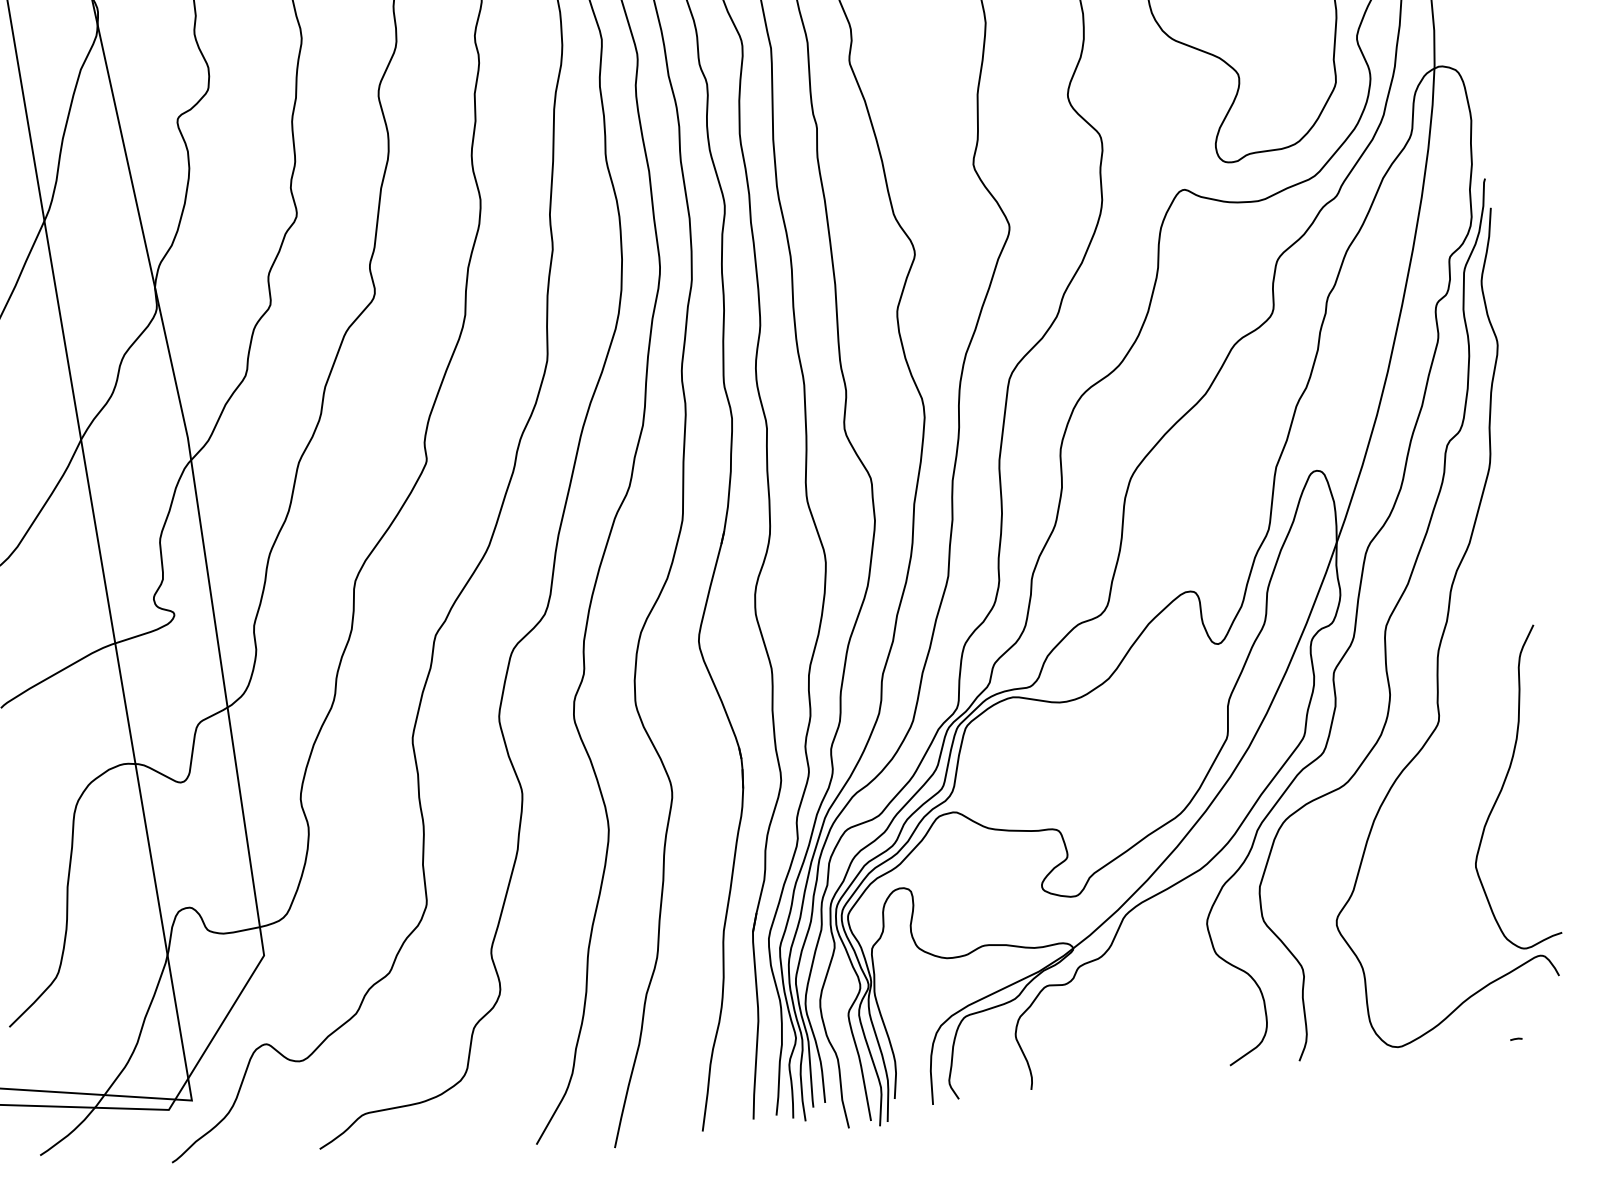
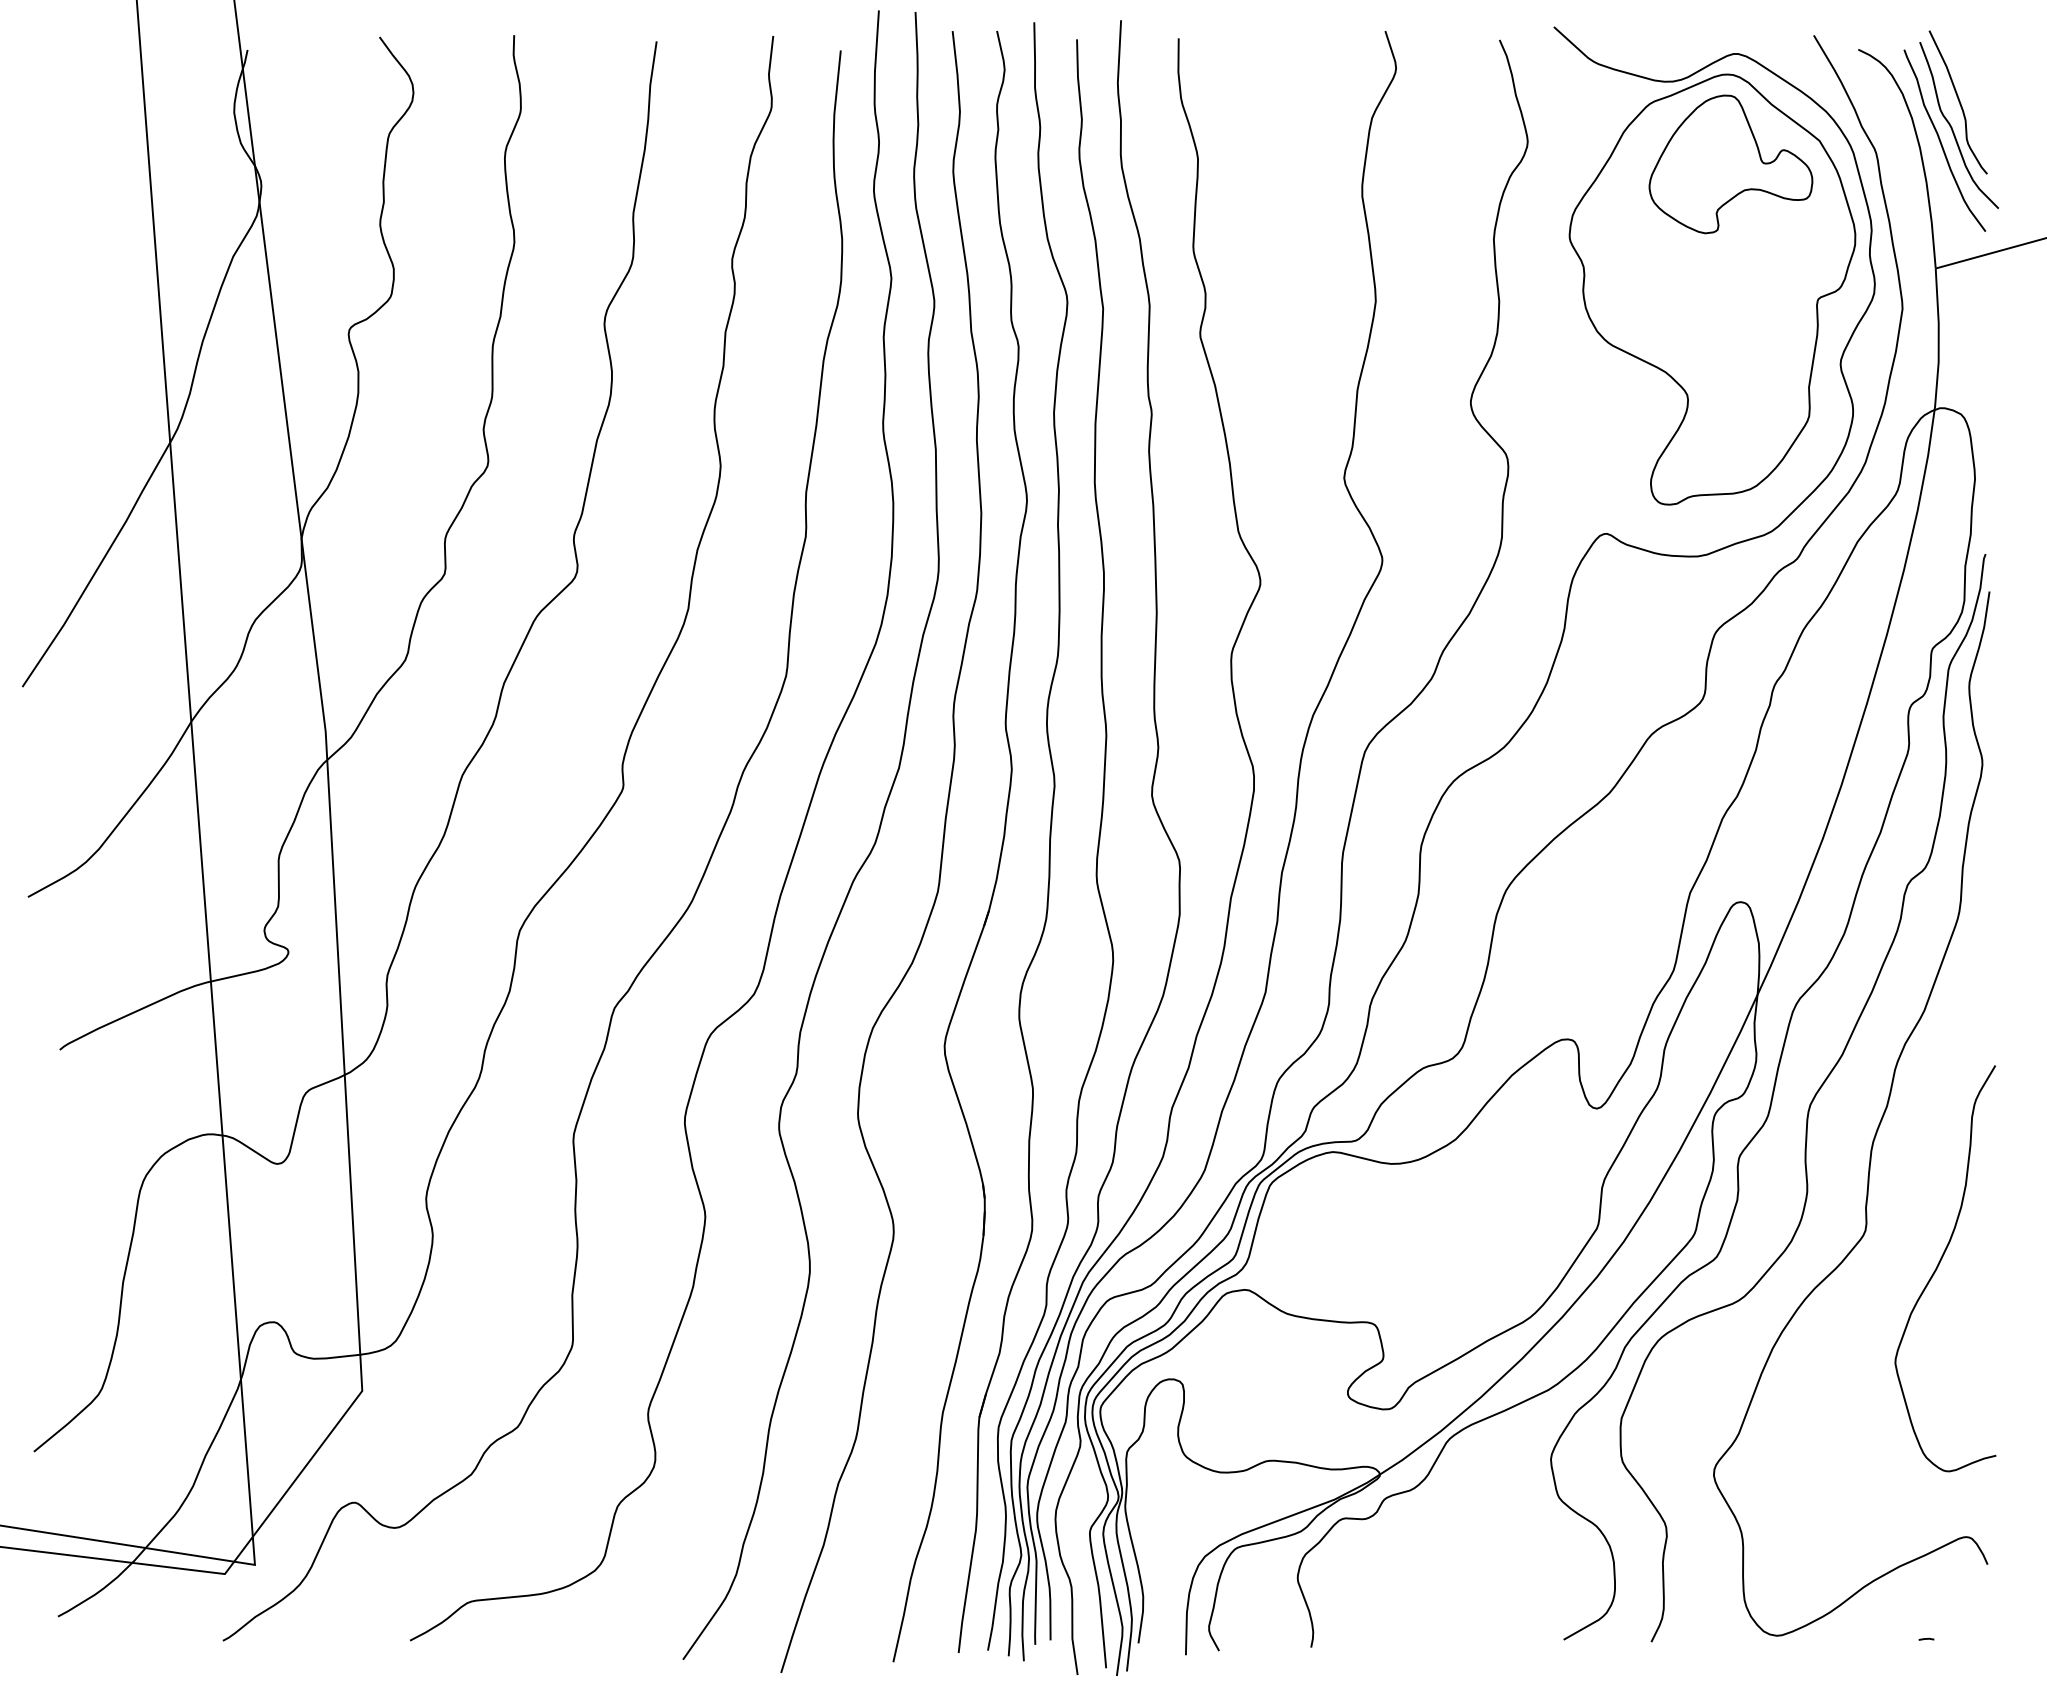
curve: (1503, 786) -> (1939, 1265), moved

